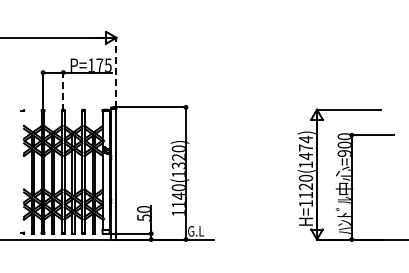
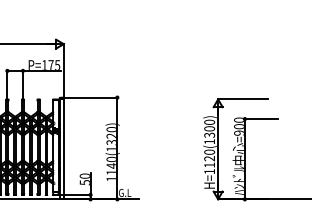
line: (116, 72) -> (63, 70), dashed -> solid
line: (63, 91) -> (23, 85), dashed -> solid
text: (305, 147) -> (209, 128), H=1120(1474) -> H=1120(1300)

